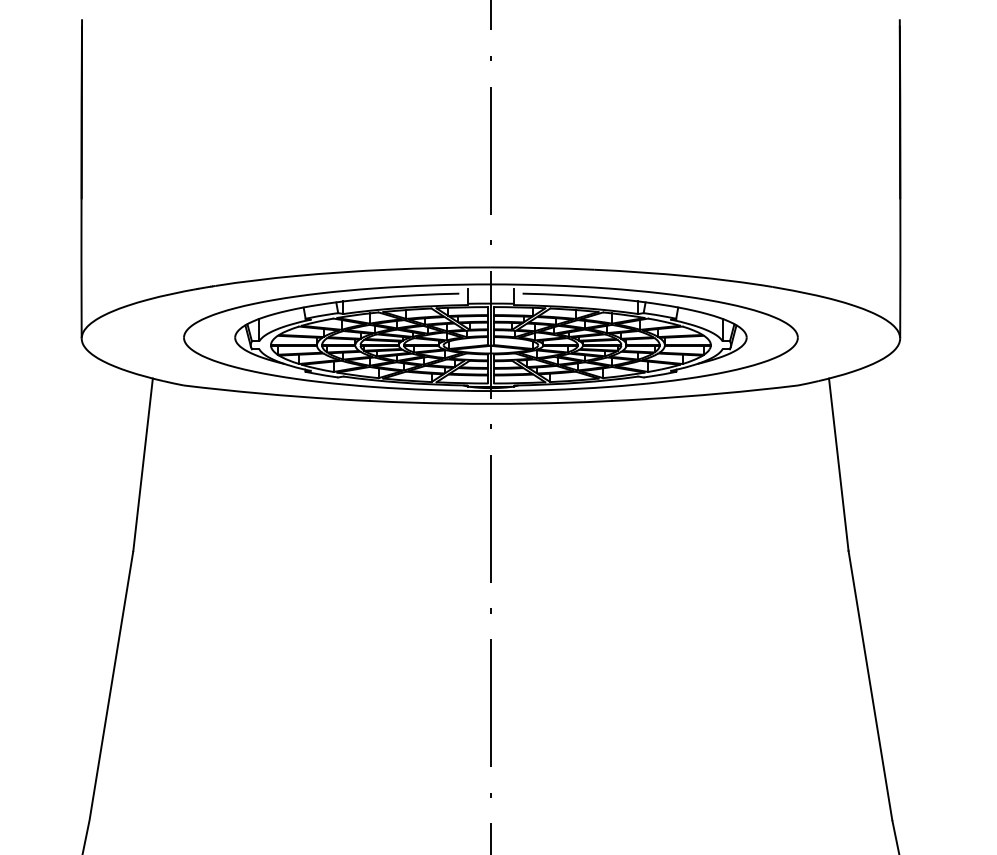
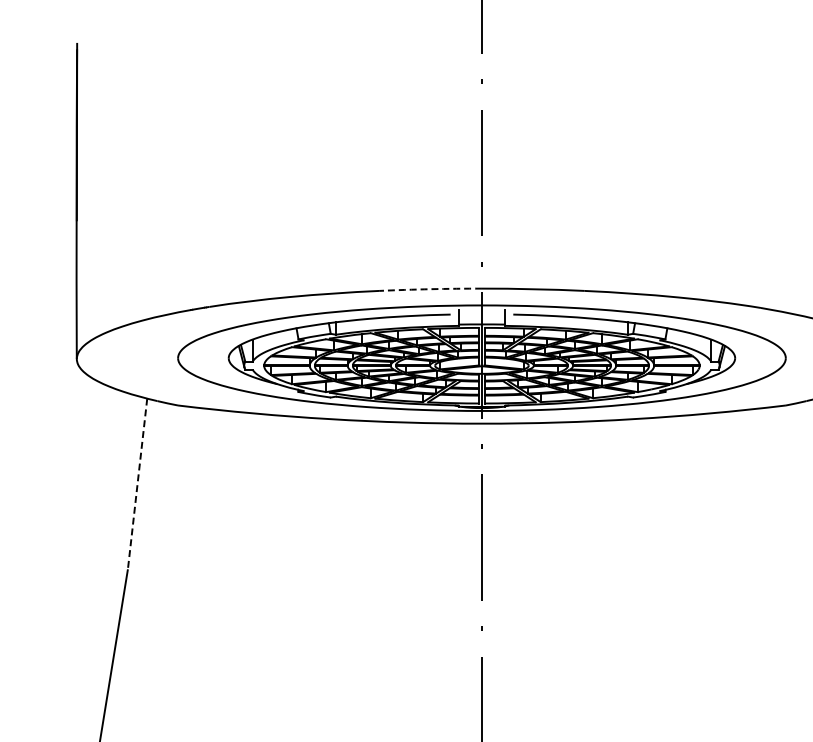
arc: (438, 268) -> (430, 289), solid -> dashed
line: (143, 464) -> (137, 483), solid -> dashed

